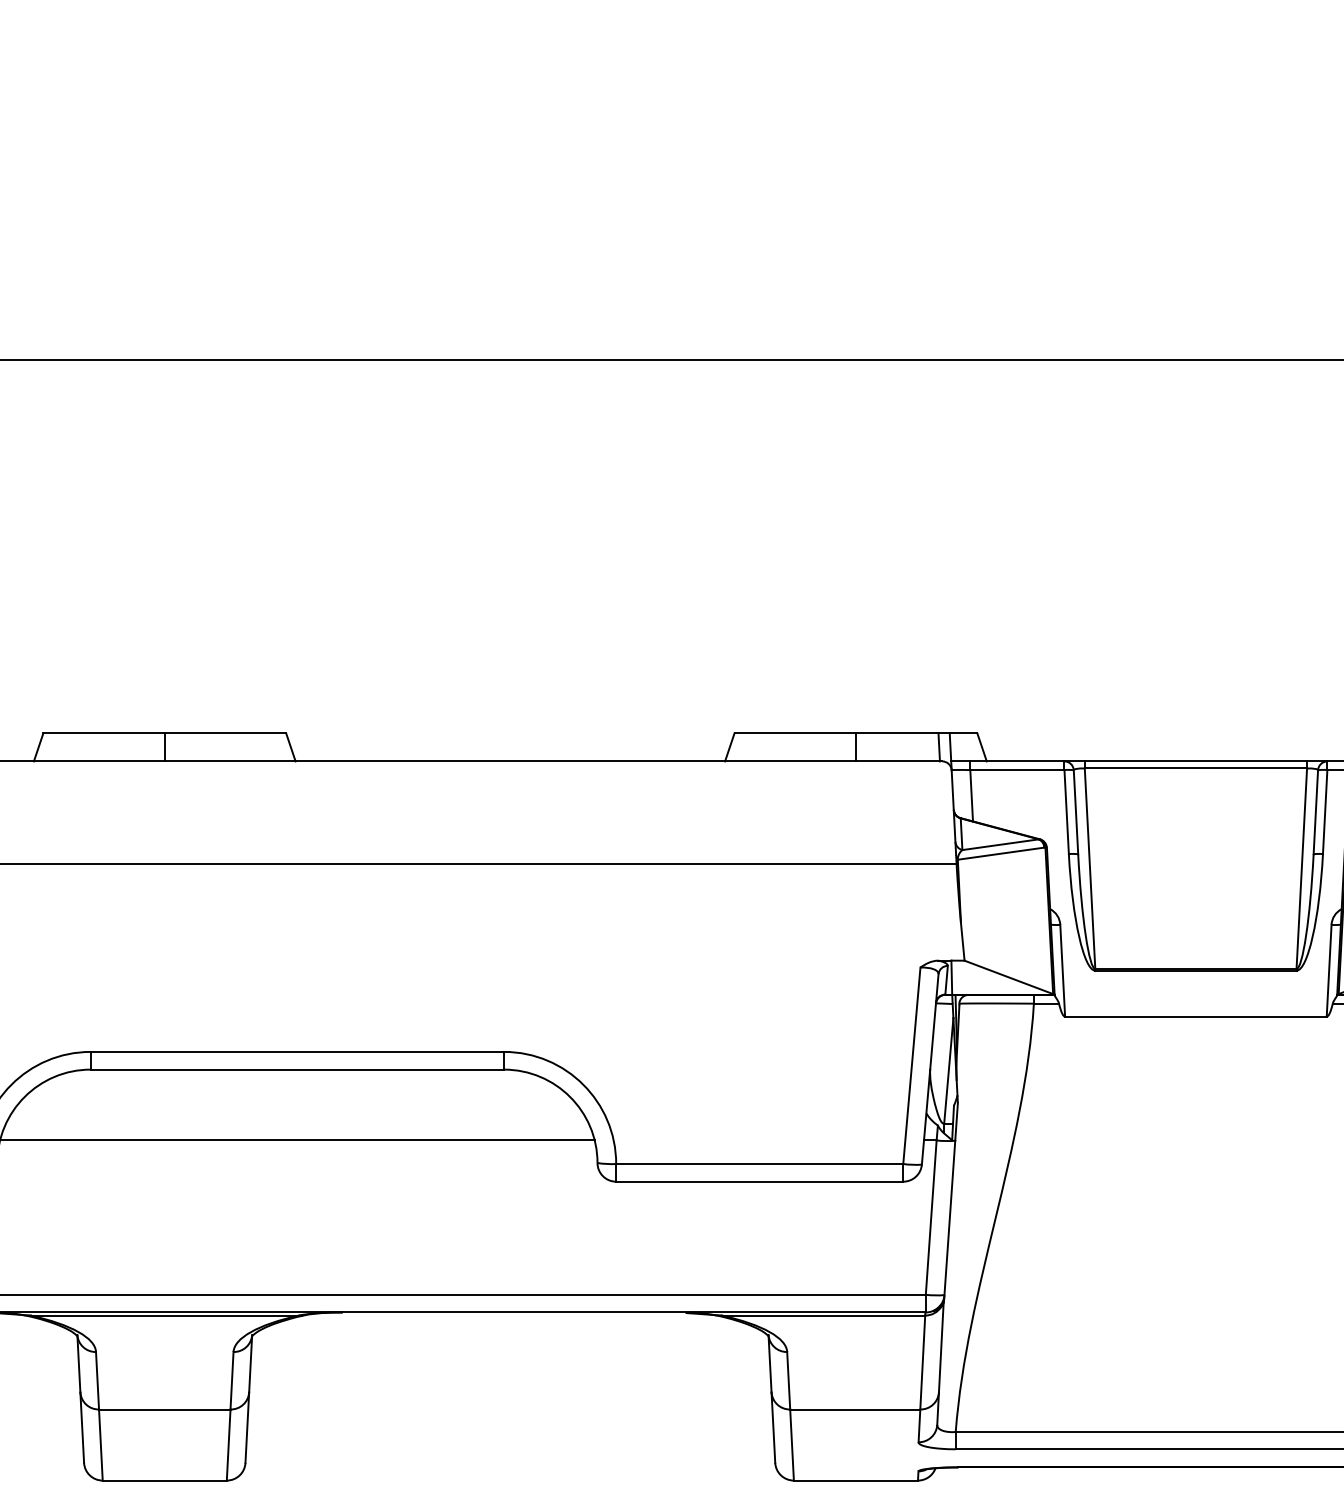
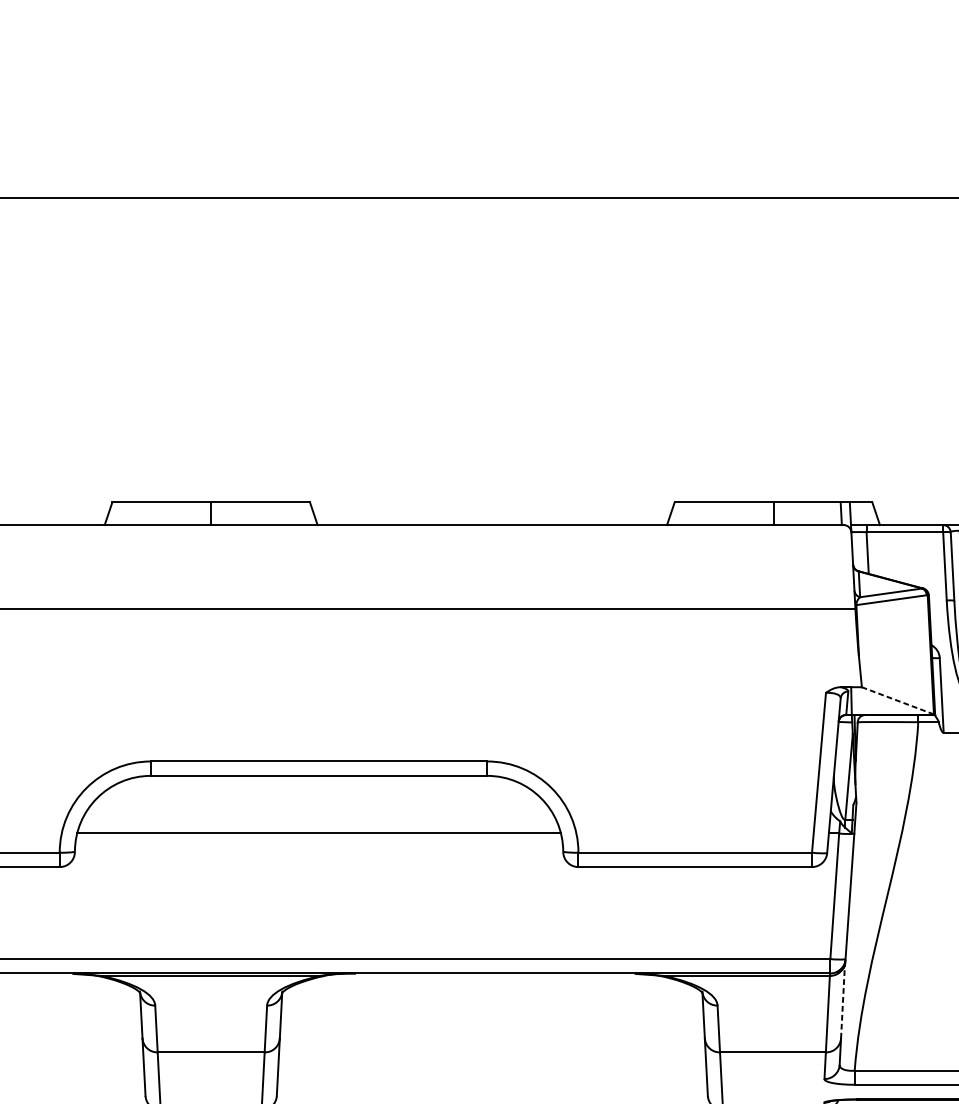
line: (1008, 977) -> (897, 700), solid -> dashed
line: (941, 1346) -> (843, 1001), solid -> dashed

